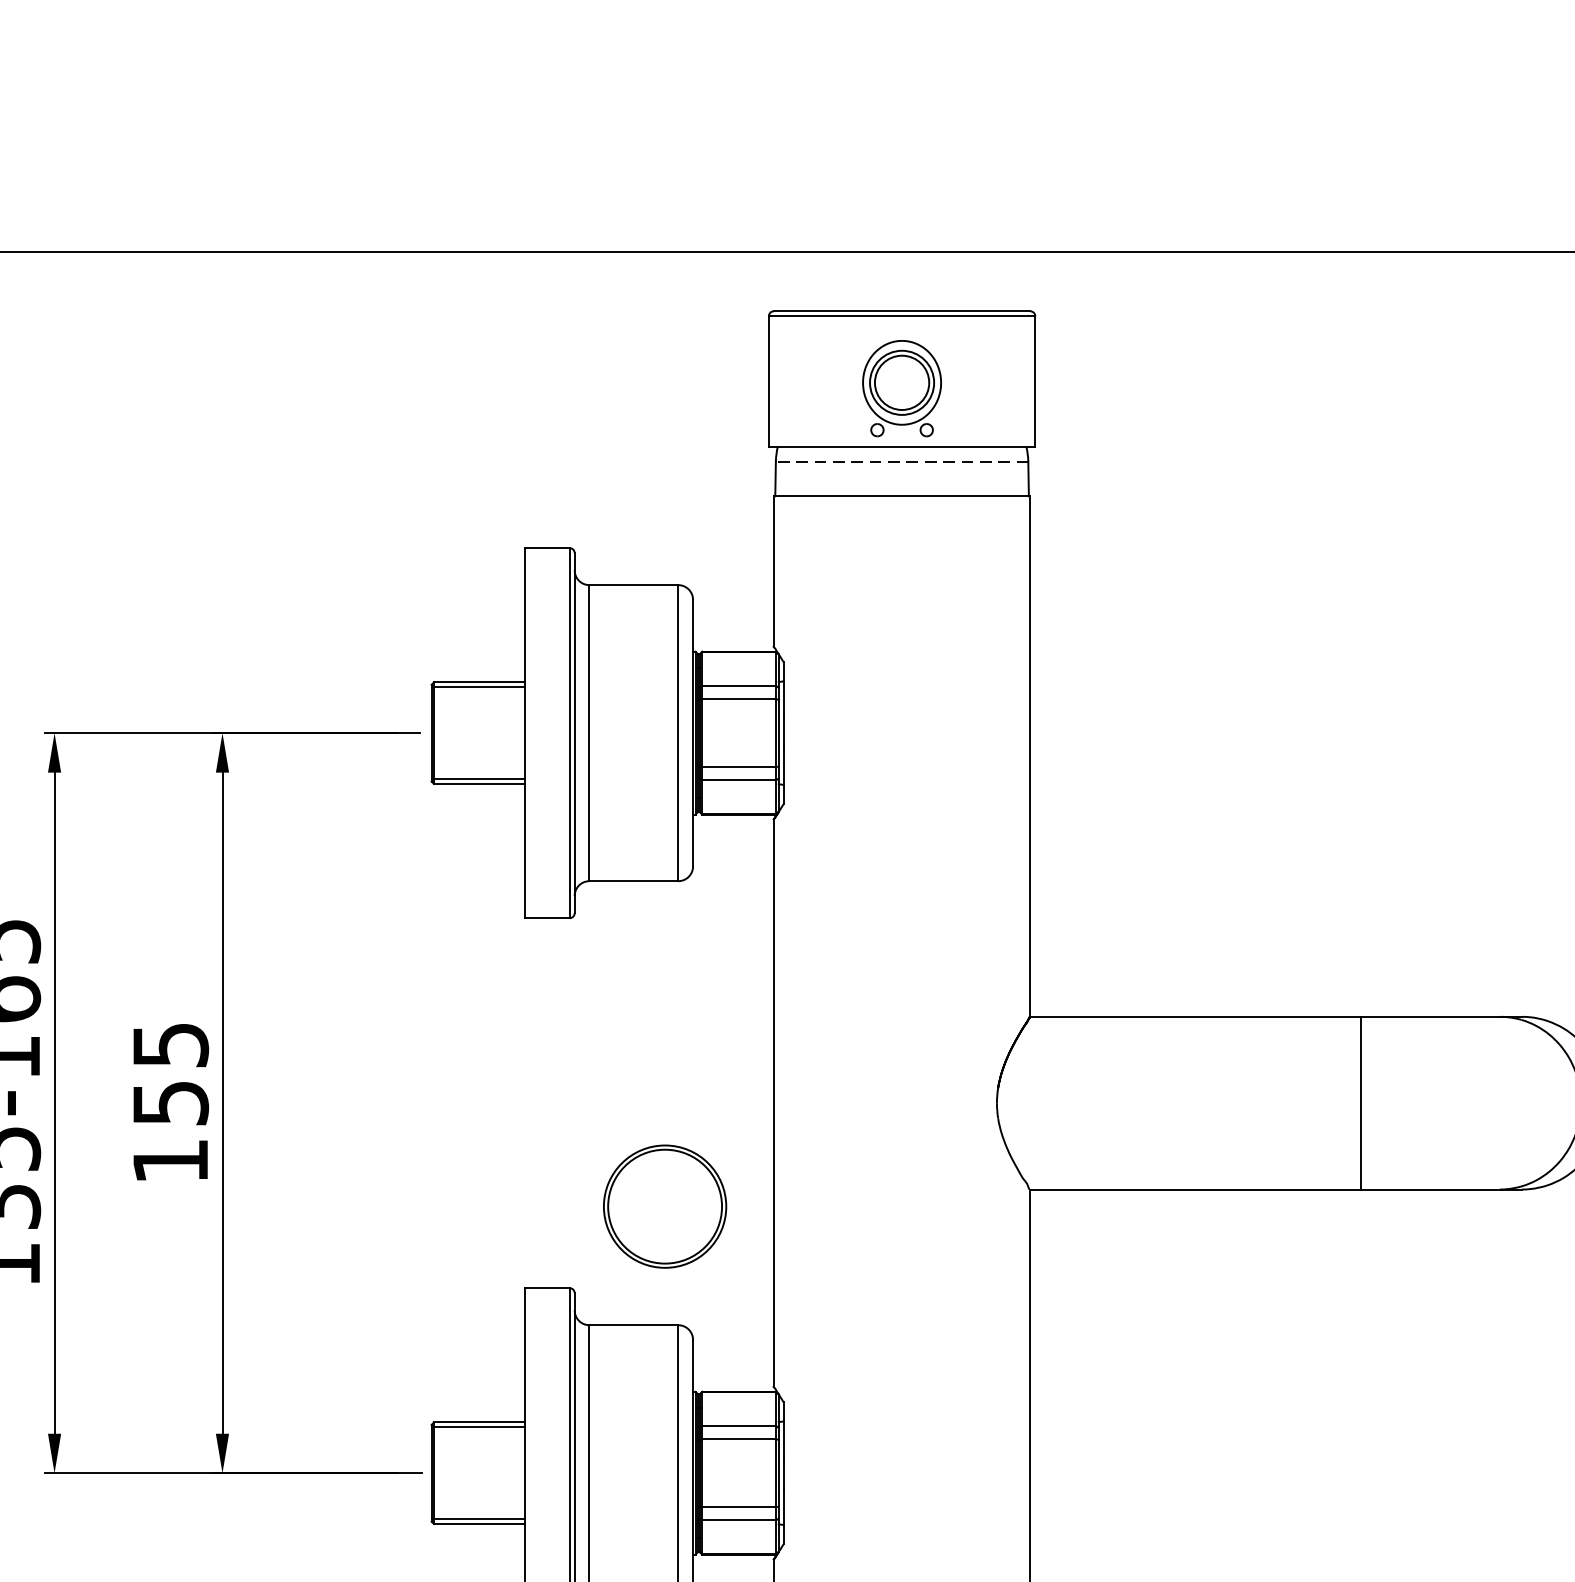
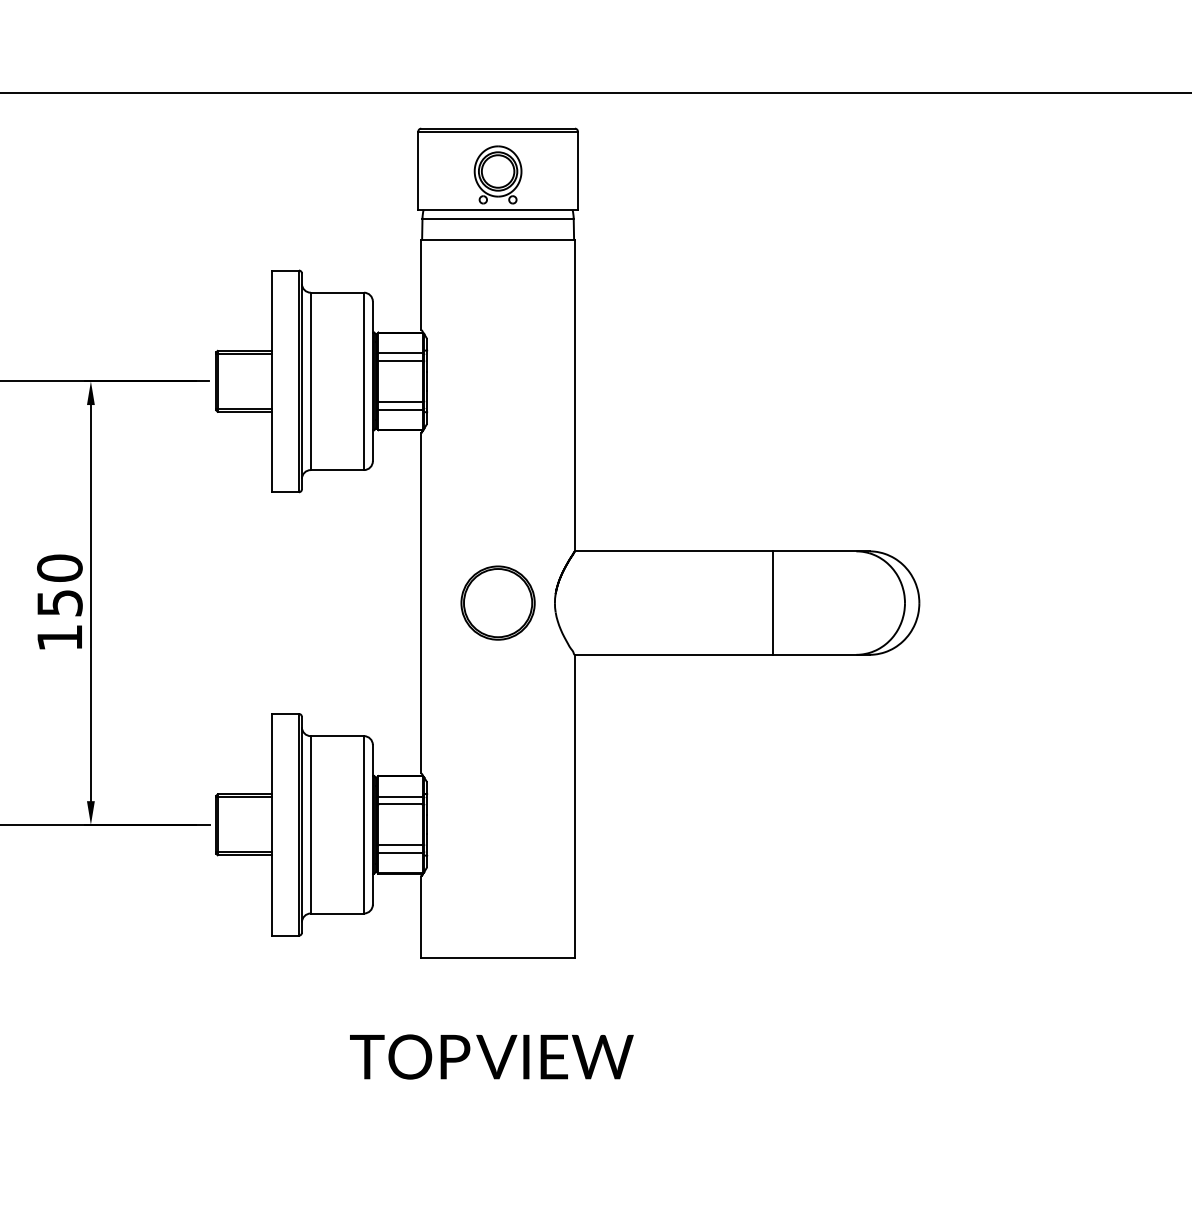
line: (902, 461) -> (498, 218), dashed -> solid
text: (170, 1043) -> (59, 567), 155 -> 150
part: (664, 1205) -> (497, 602), moved

